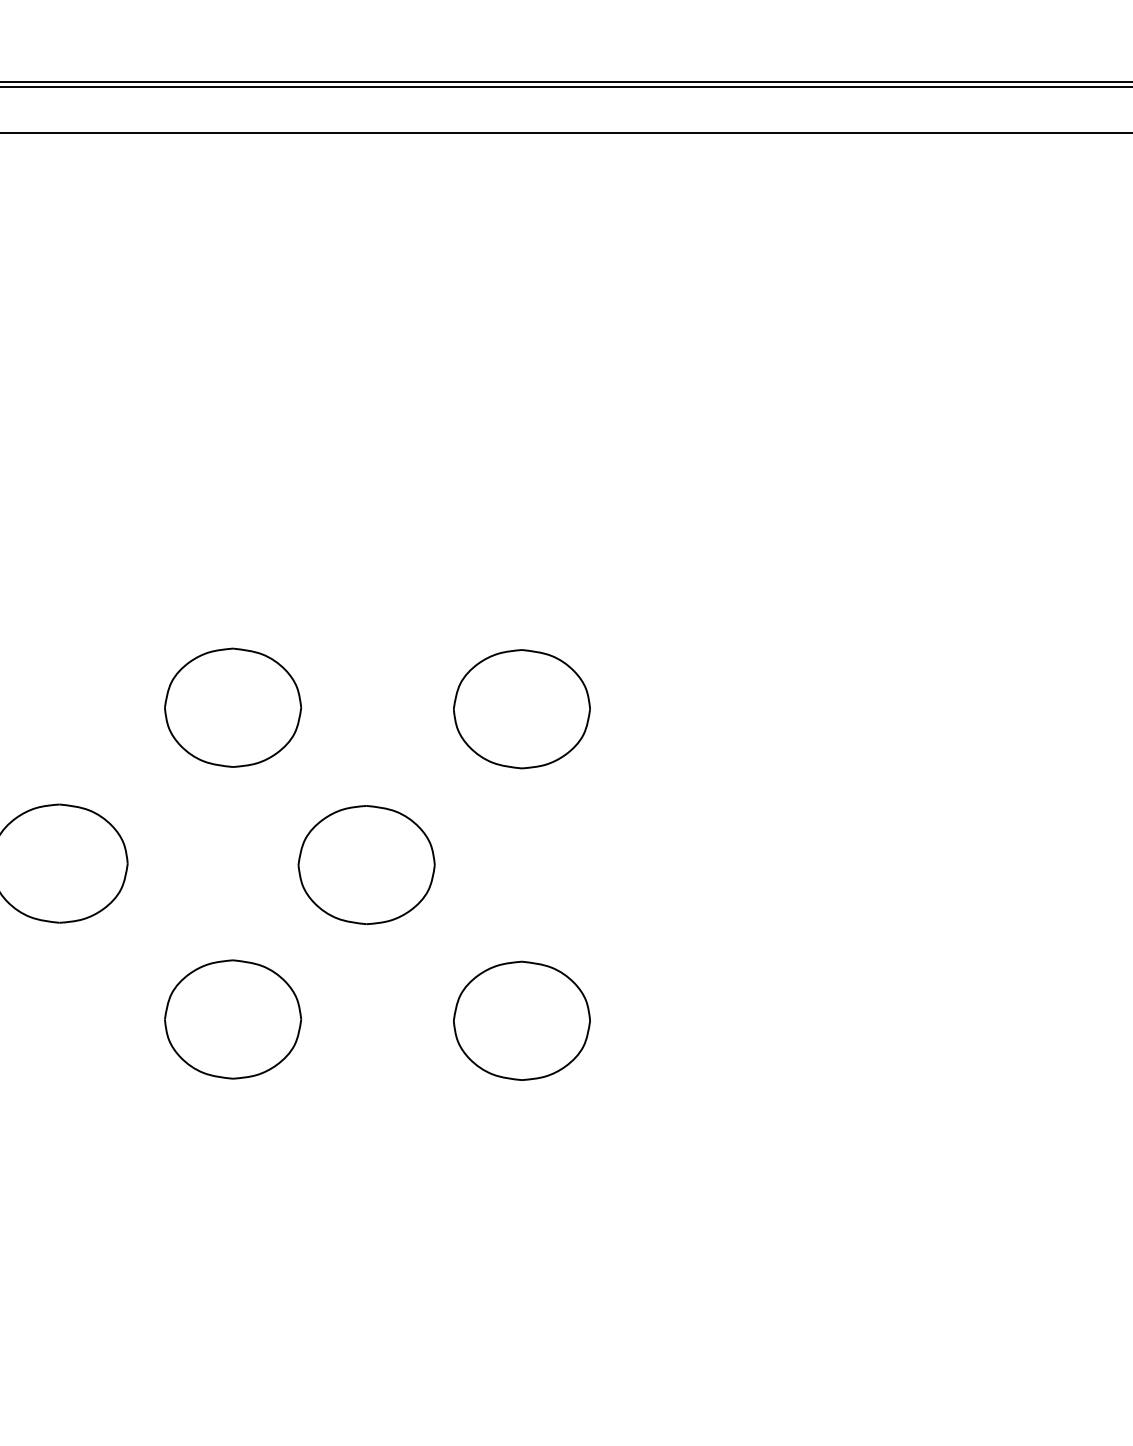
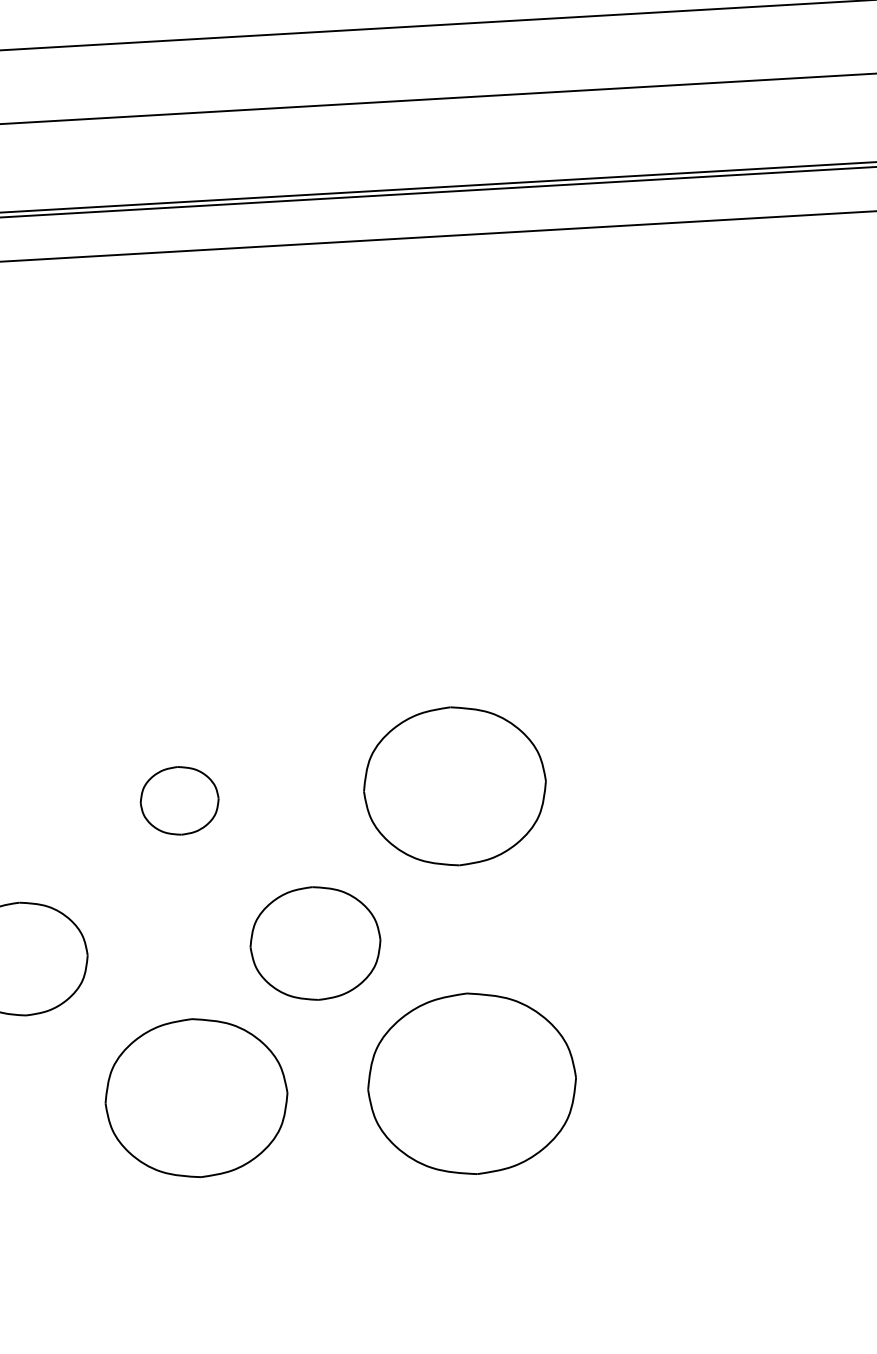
part: (233, 707) -> (179, 800), size x0.6
part: (521, 709) -> (454, 786), size x1.4
part: (233, 1019) -> (197, 1098), size x1.4
part: (521, 1020) -> (471, 1083), size x1.6

